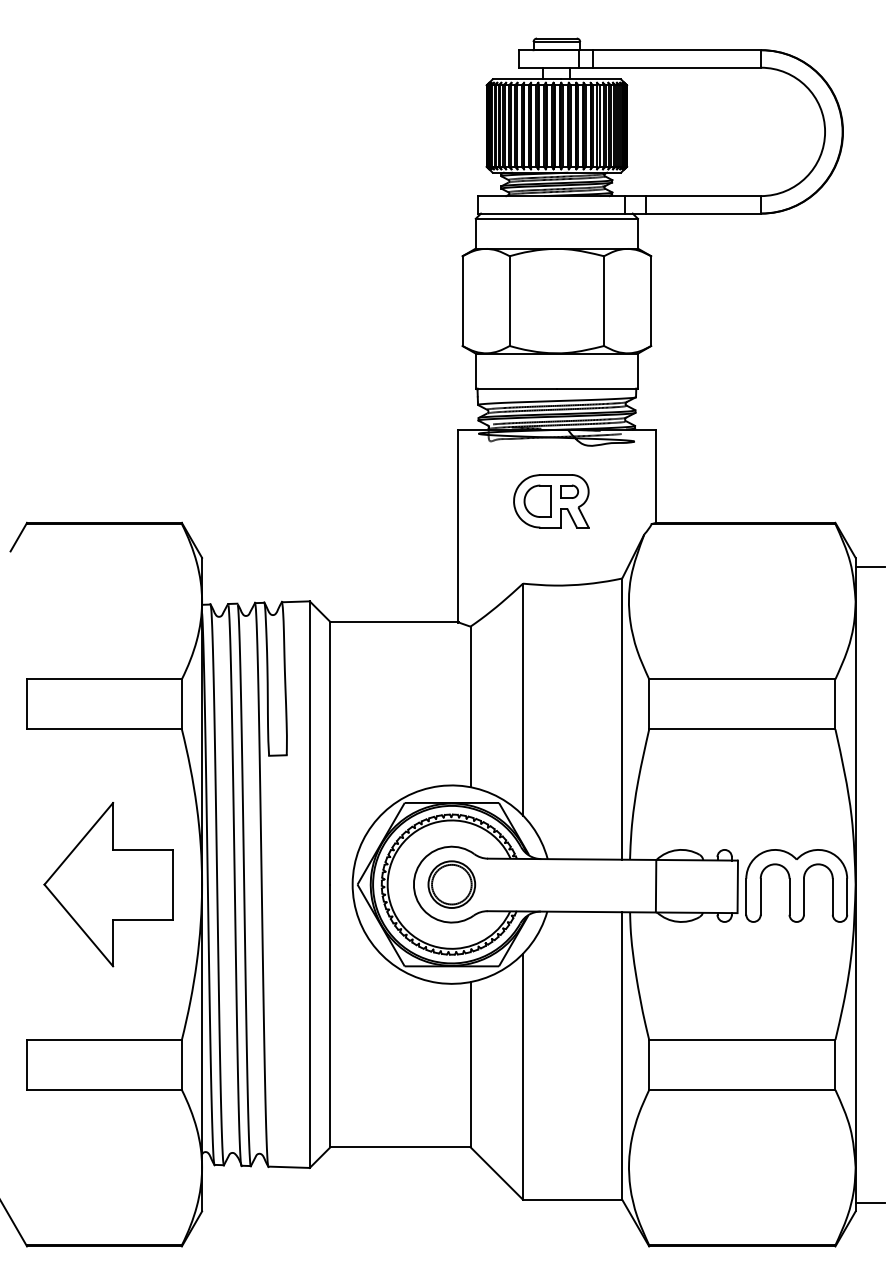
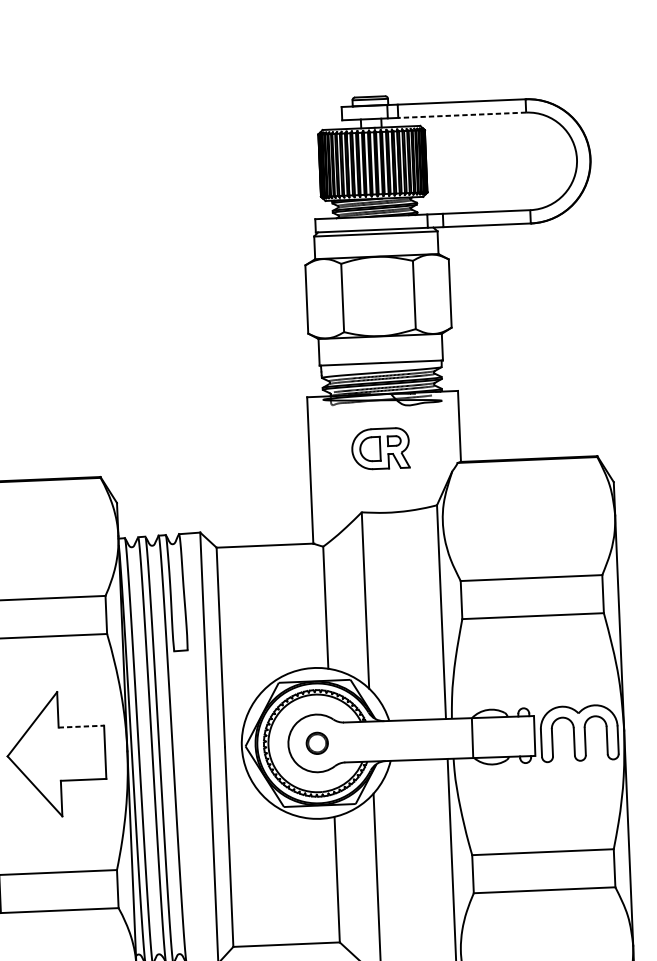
line: (676, 67) -> (461, 115), solid -> dashed
line: (869, 566) -> (624, 488), removed
line: (143, 849) -> (81, 726), solid -> dashed
part: (451, 884) -> (316, 743), size x0.6

